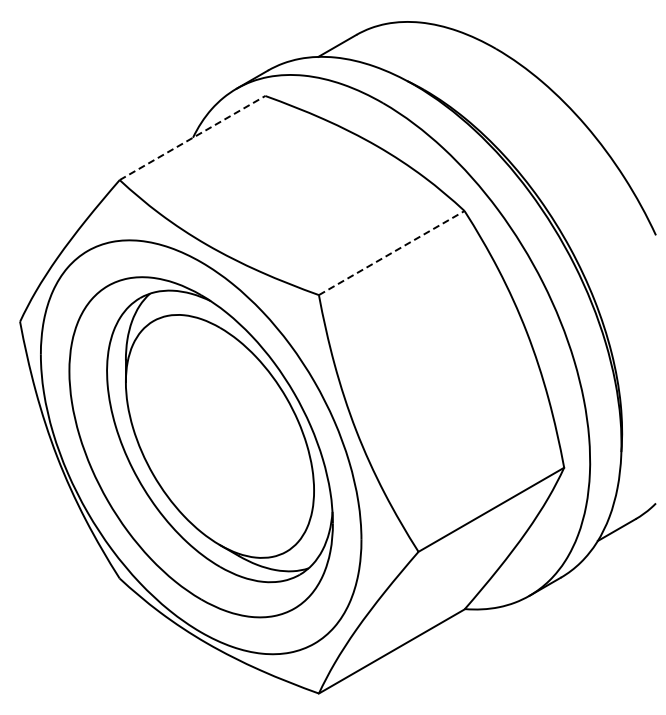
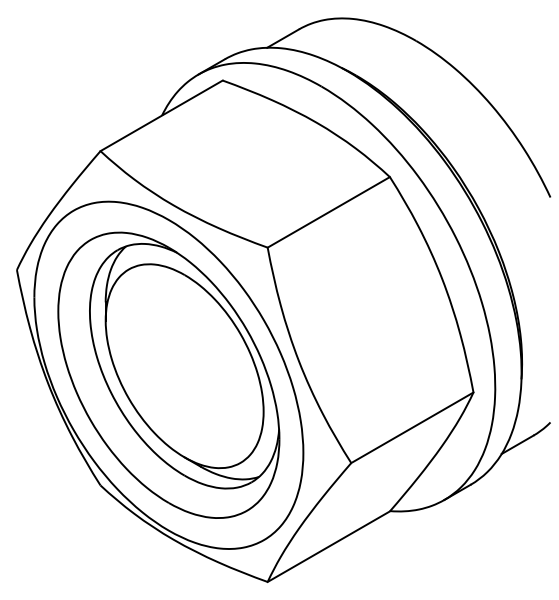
line: (192, 137) -> (161, 115), dashed -> solid
line: (392, 252) -> (329, 211), dashed -> solid

